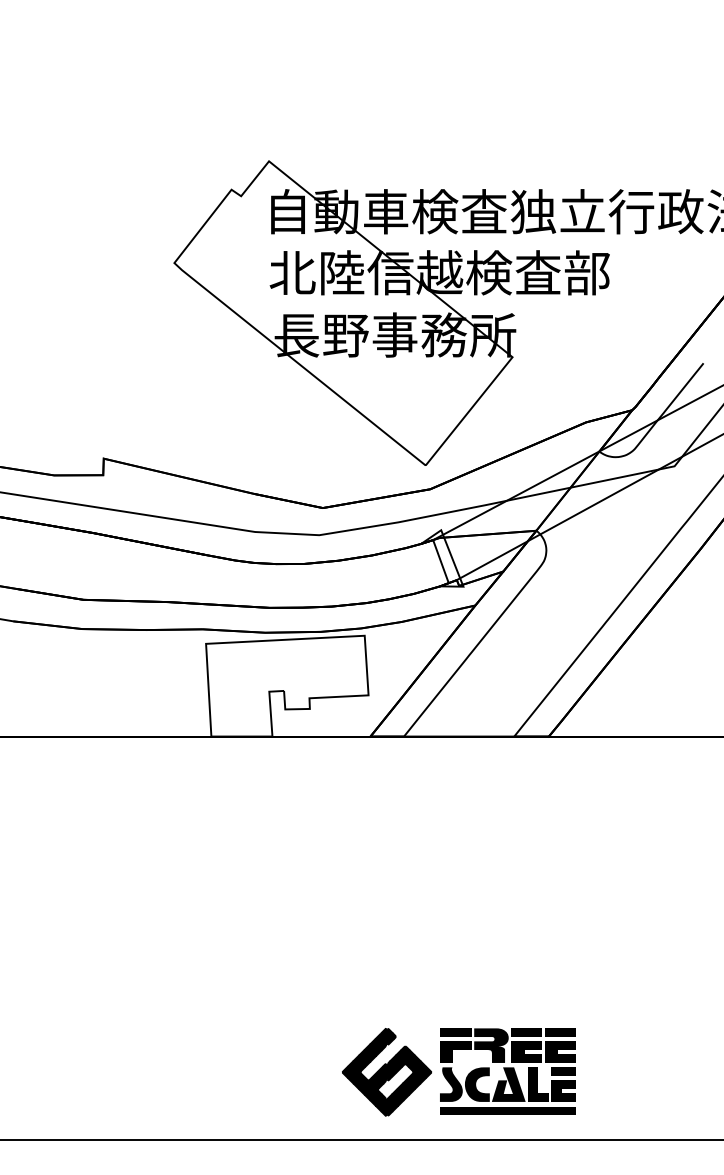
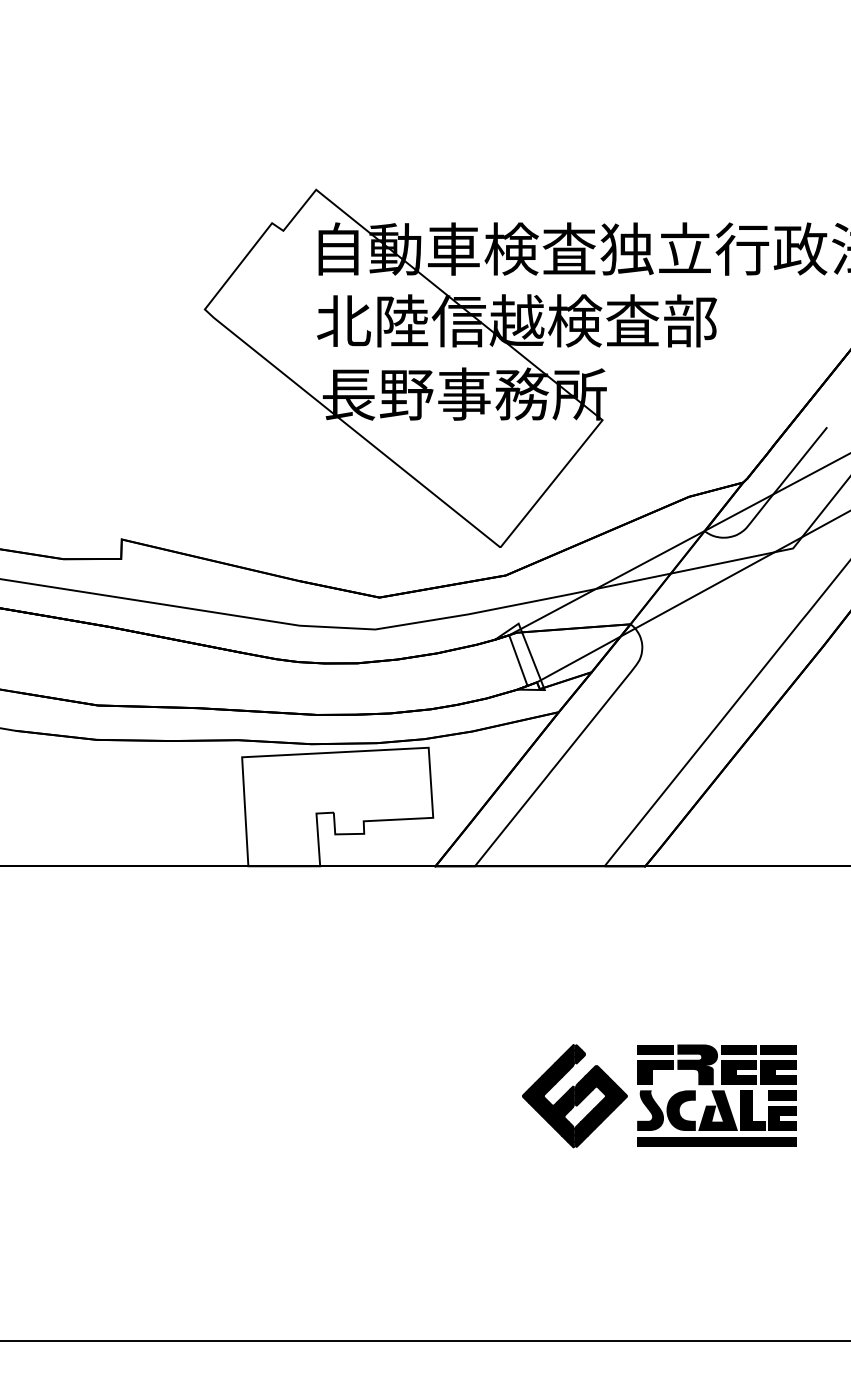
part: (453, 1074) -> (653, 1098), moved

